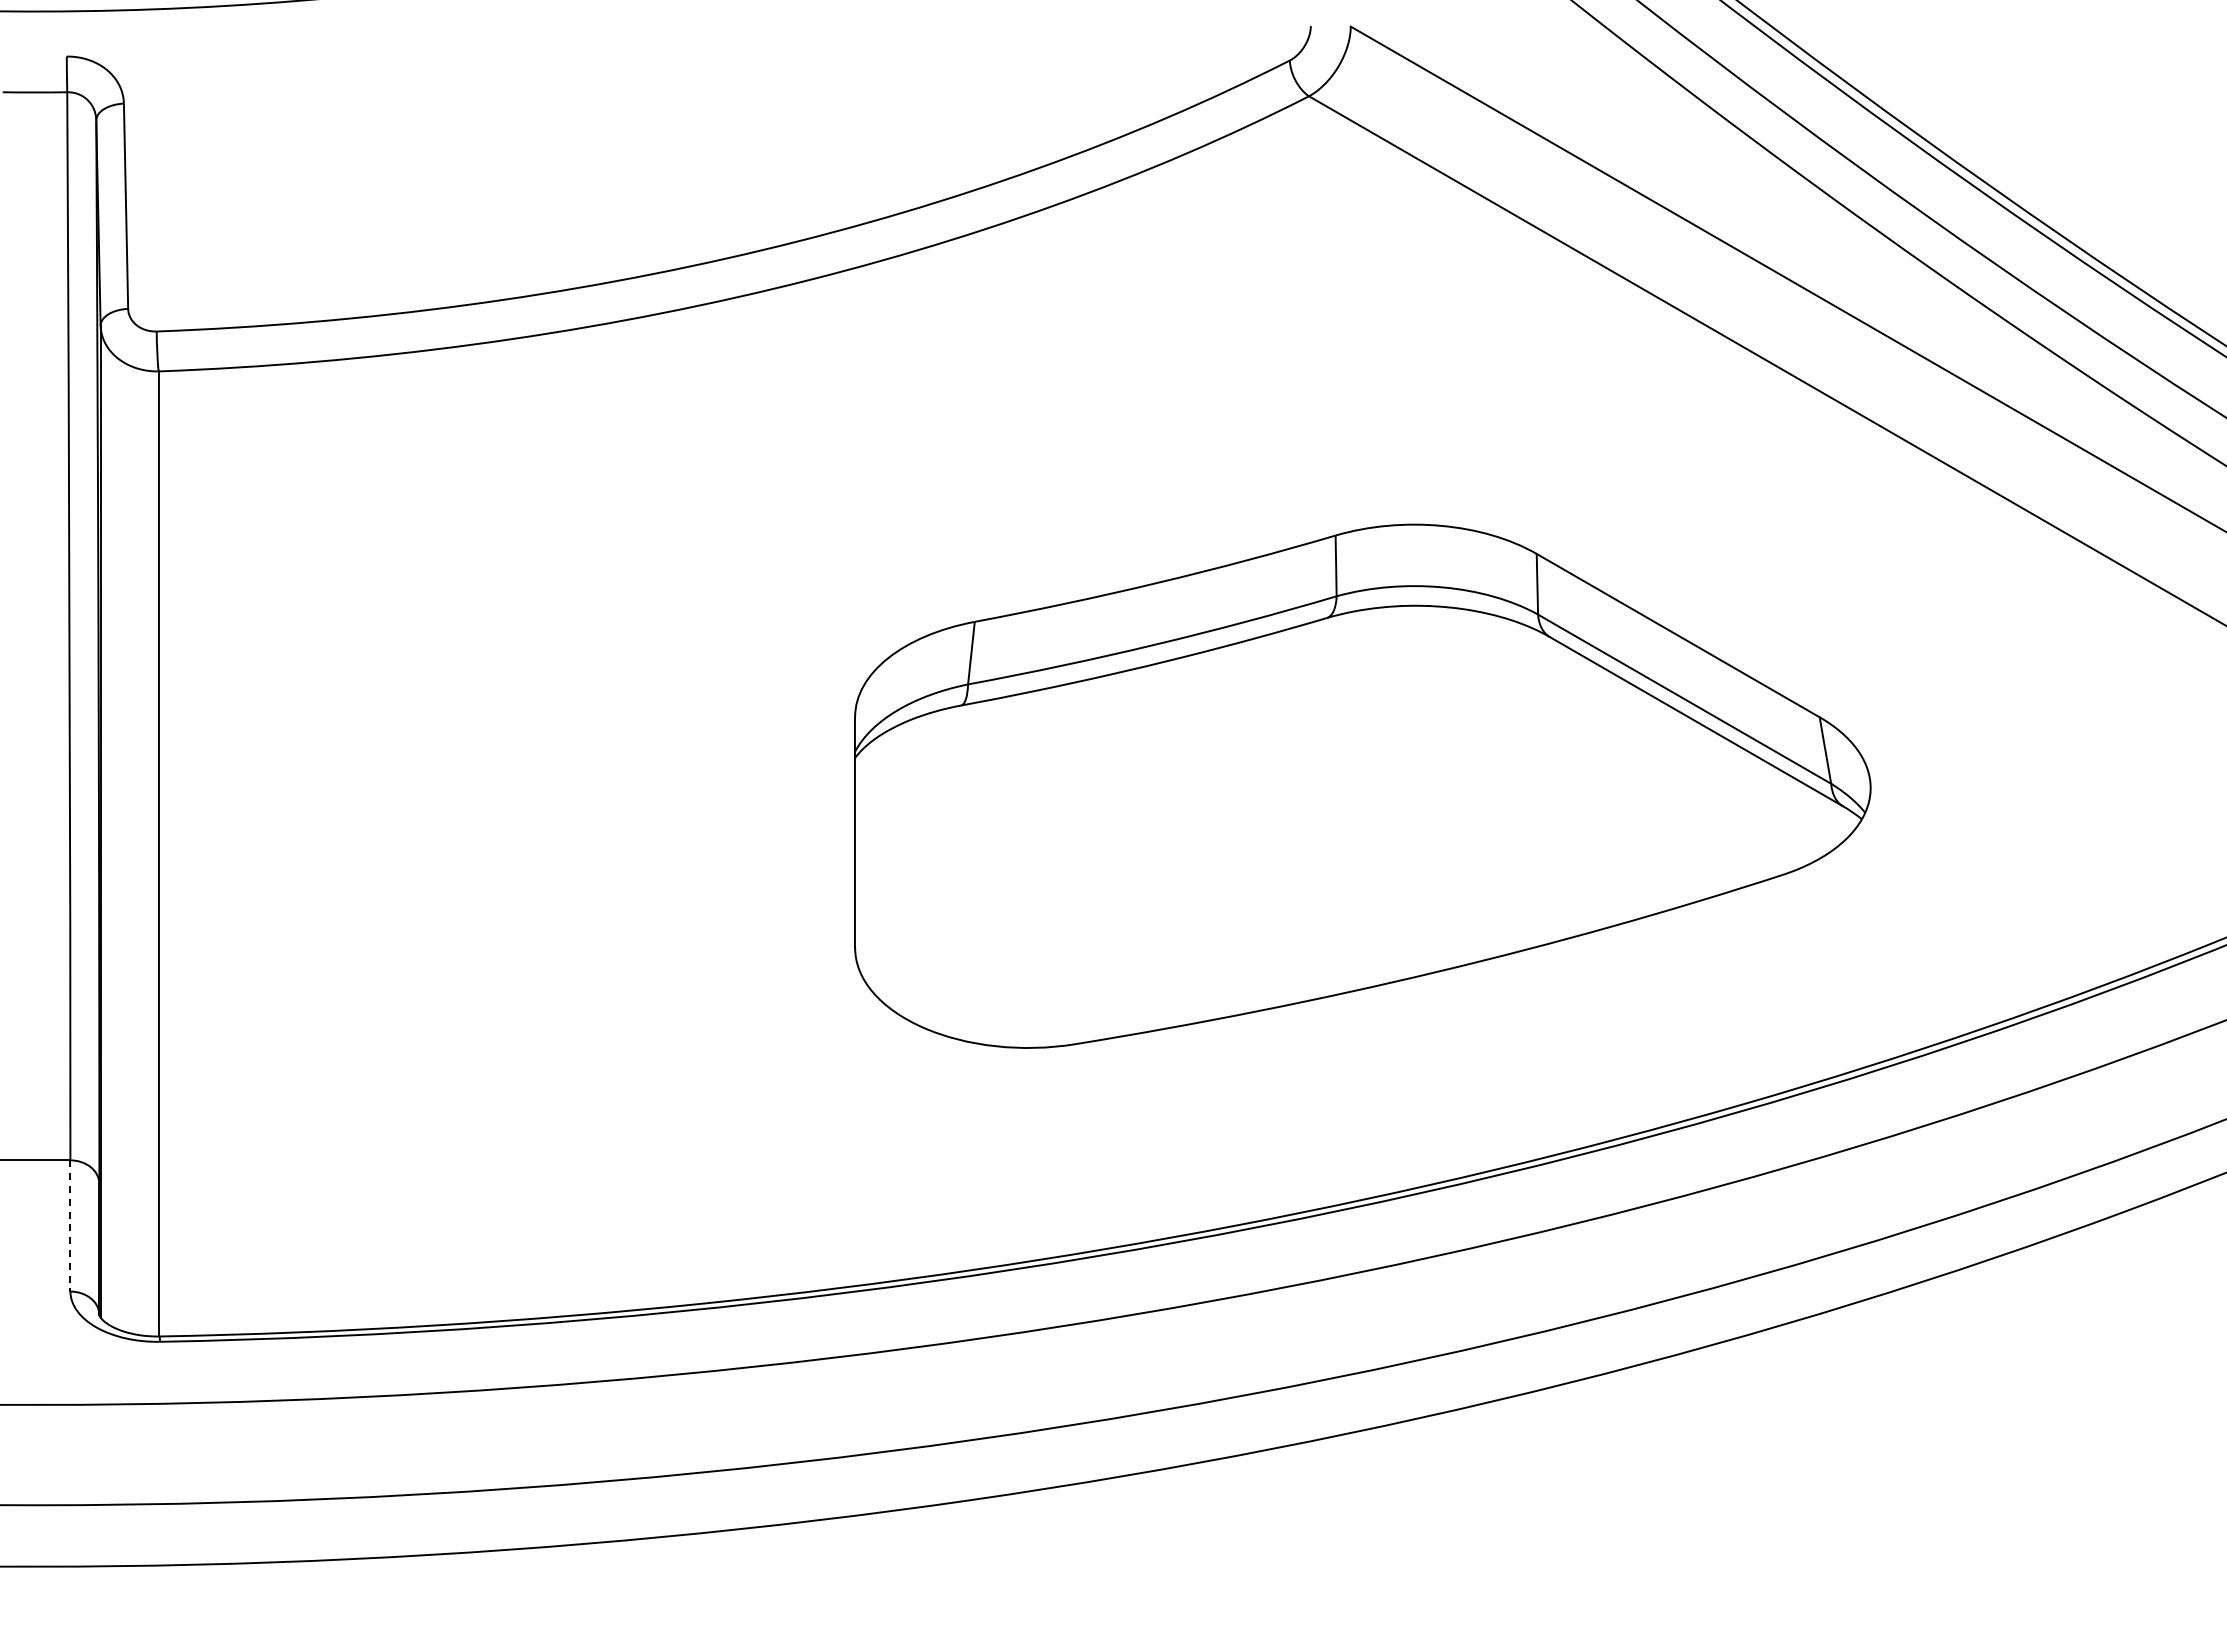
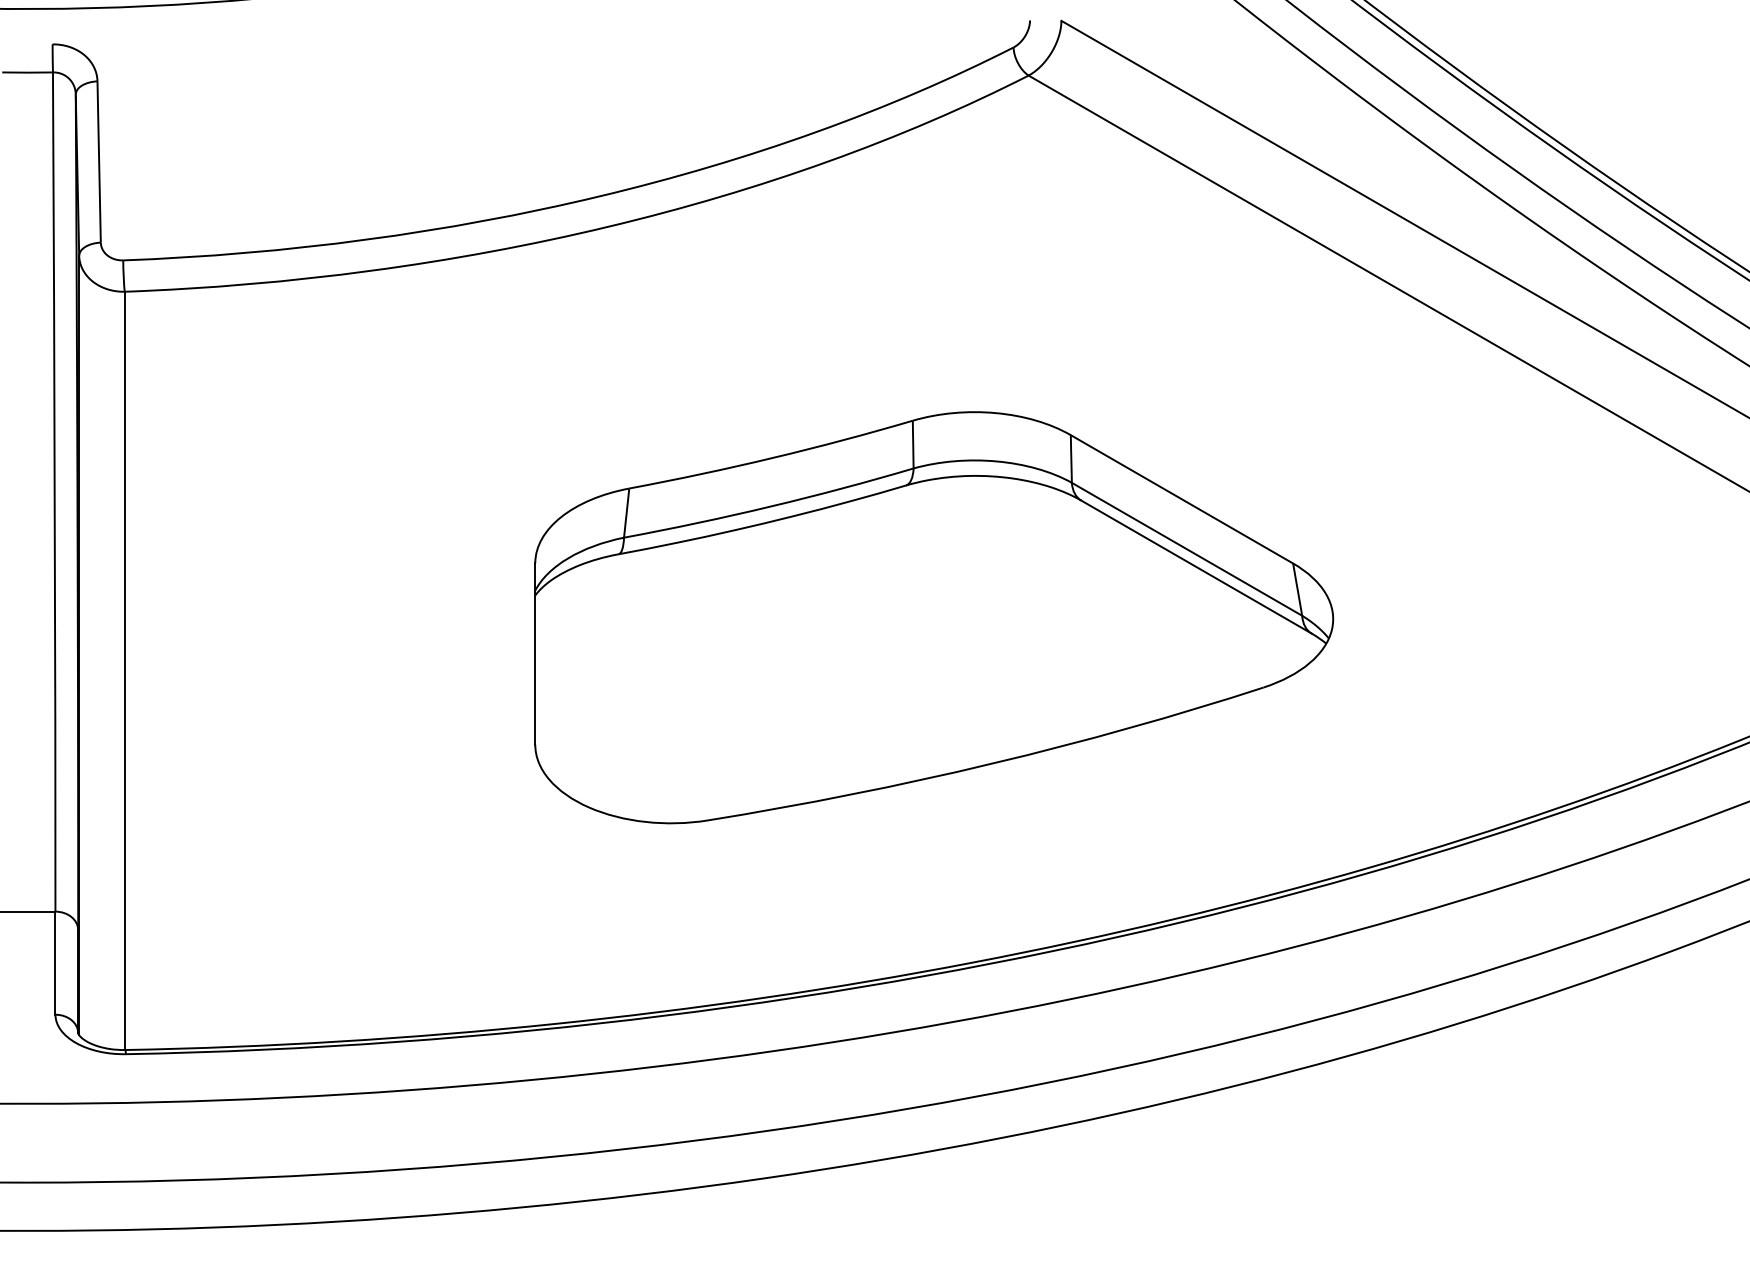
part: (1362, 785) -> (933, 617), moved
line: (70, 1225) -> (55, 962), dashed -> solid

